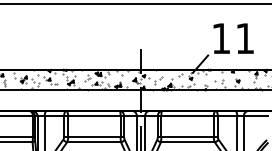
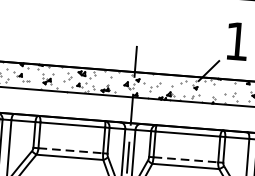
line: (94, 137) -> (70, 151), solid -> dashed
line: (188, 137) -> (186, 160), solid -> dashed

